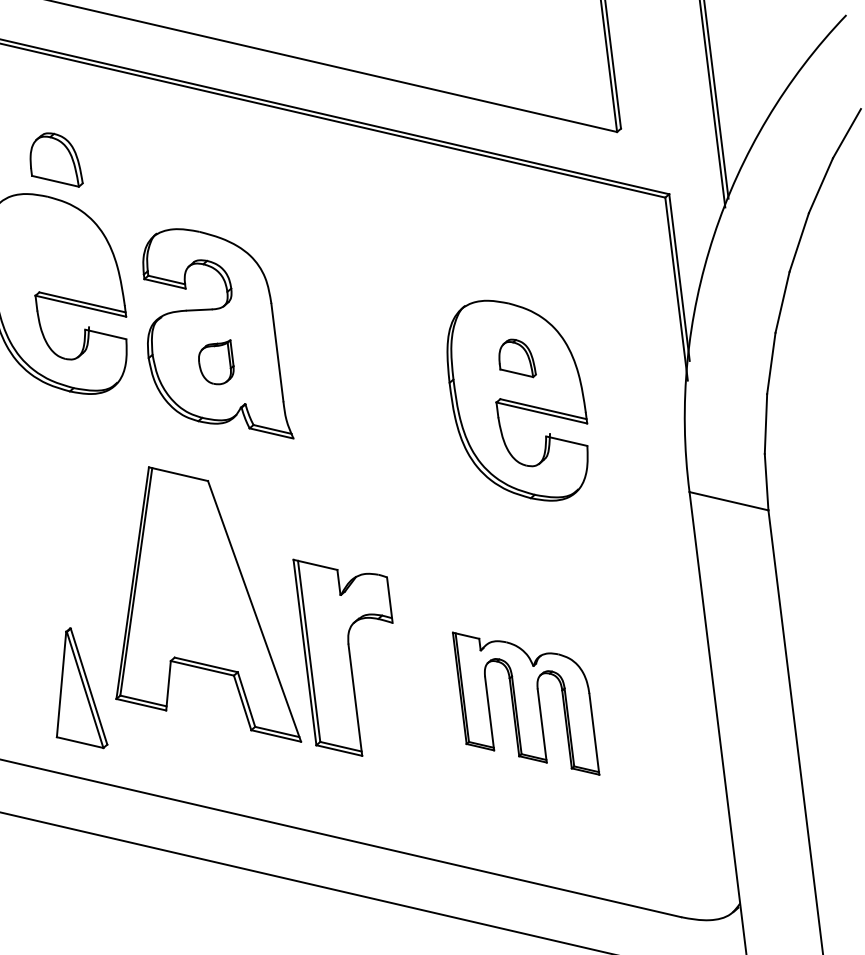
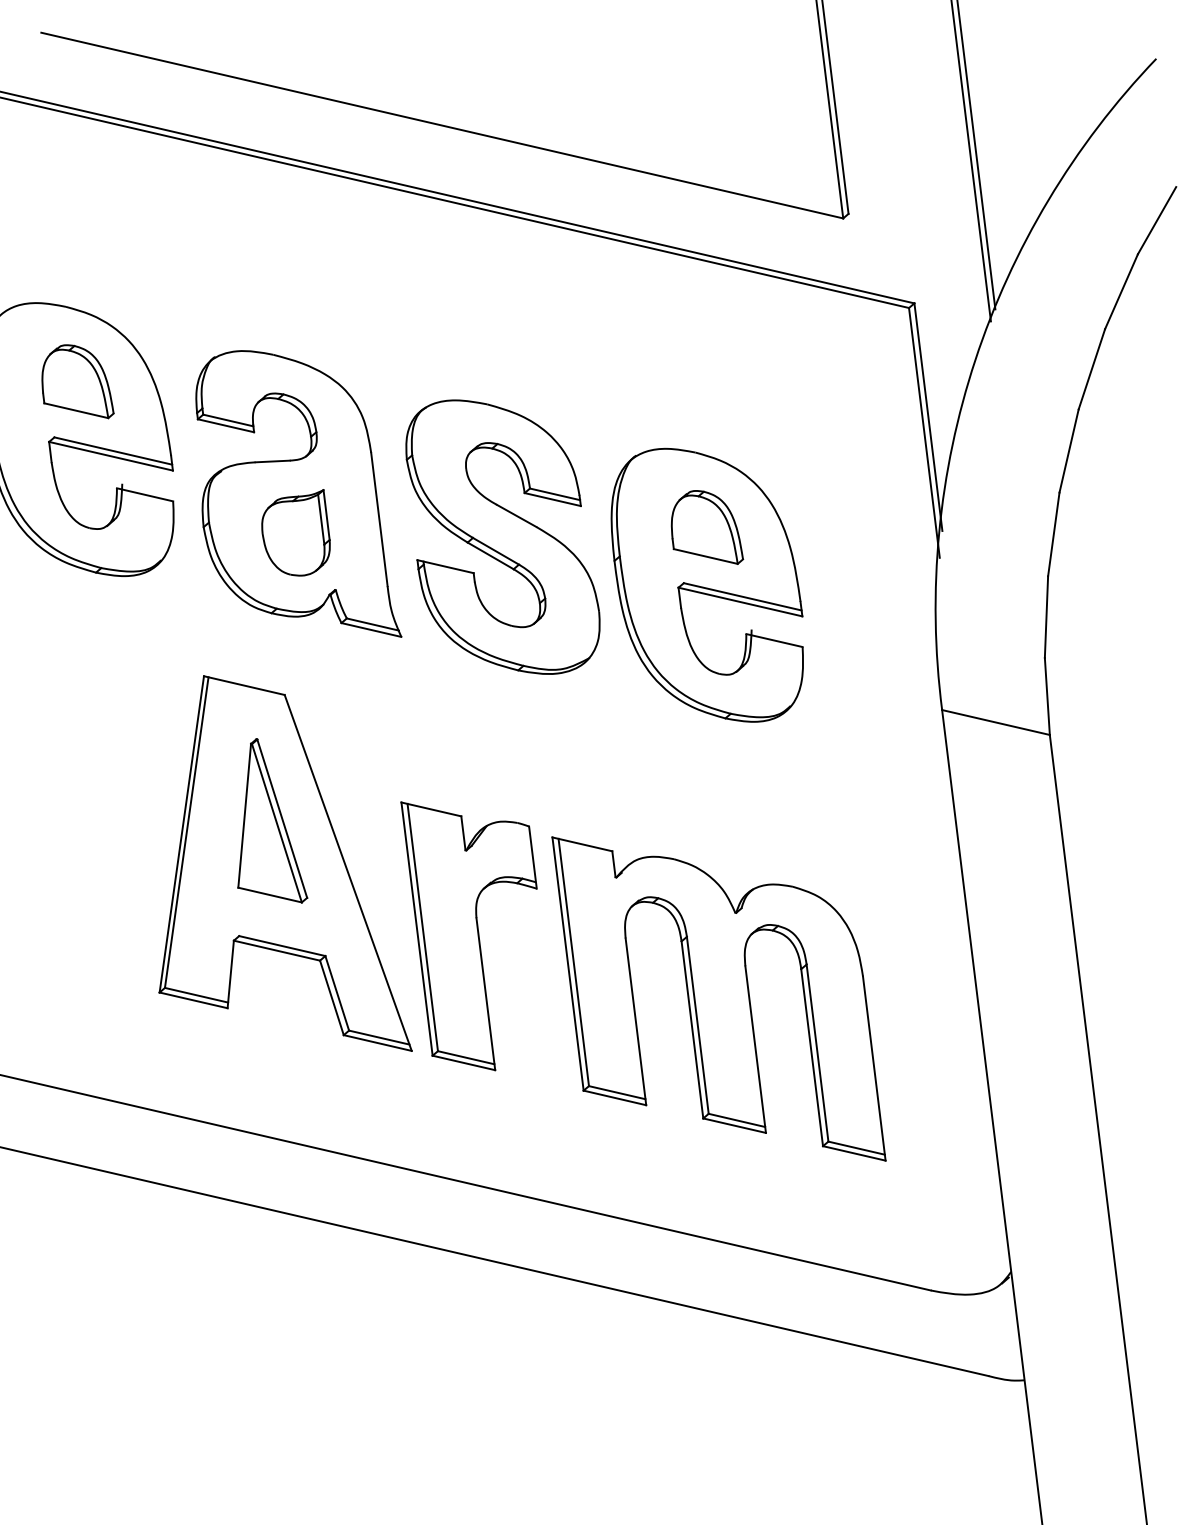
part: (56, 159) -> (77, 381), moved
part: (517, 358) -> (707, 527), size x1.43
part: (215, 362) -> (295, 532), size x1.43
part: (367, 364) -> (502, 536), added
part: (81, 687) -> (272, 820), moved
part: (525, 703) -> (718, 998), size x1.67

